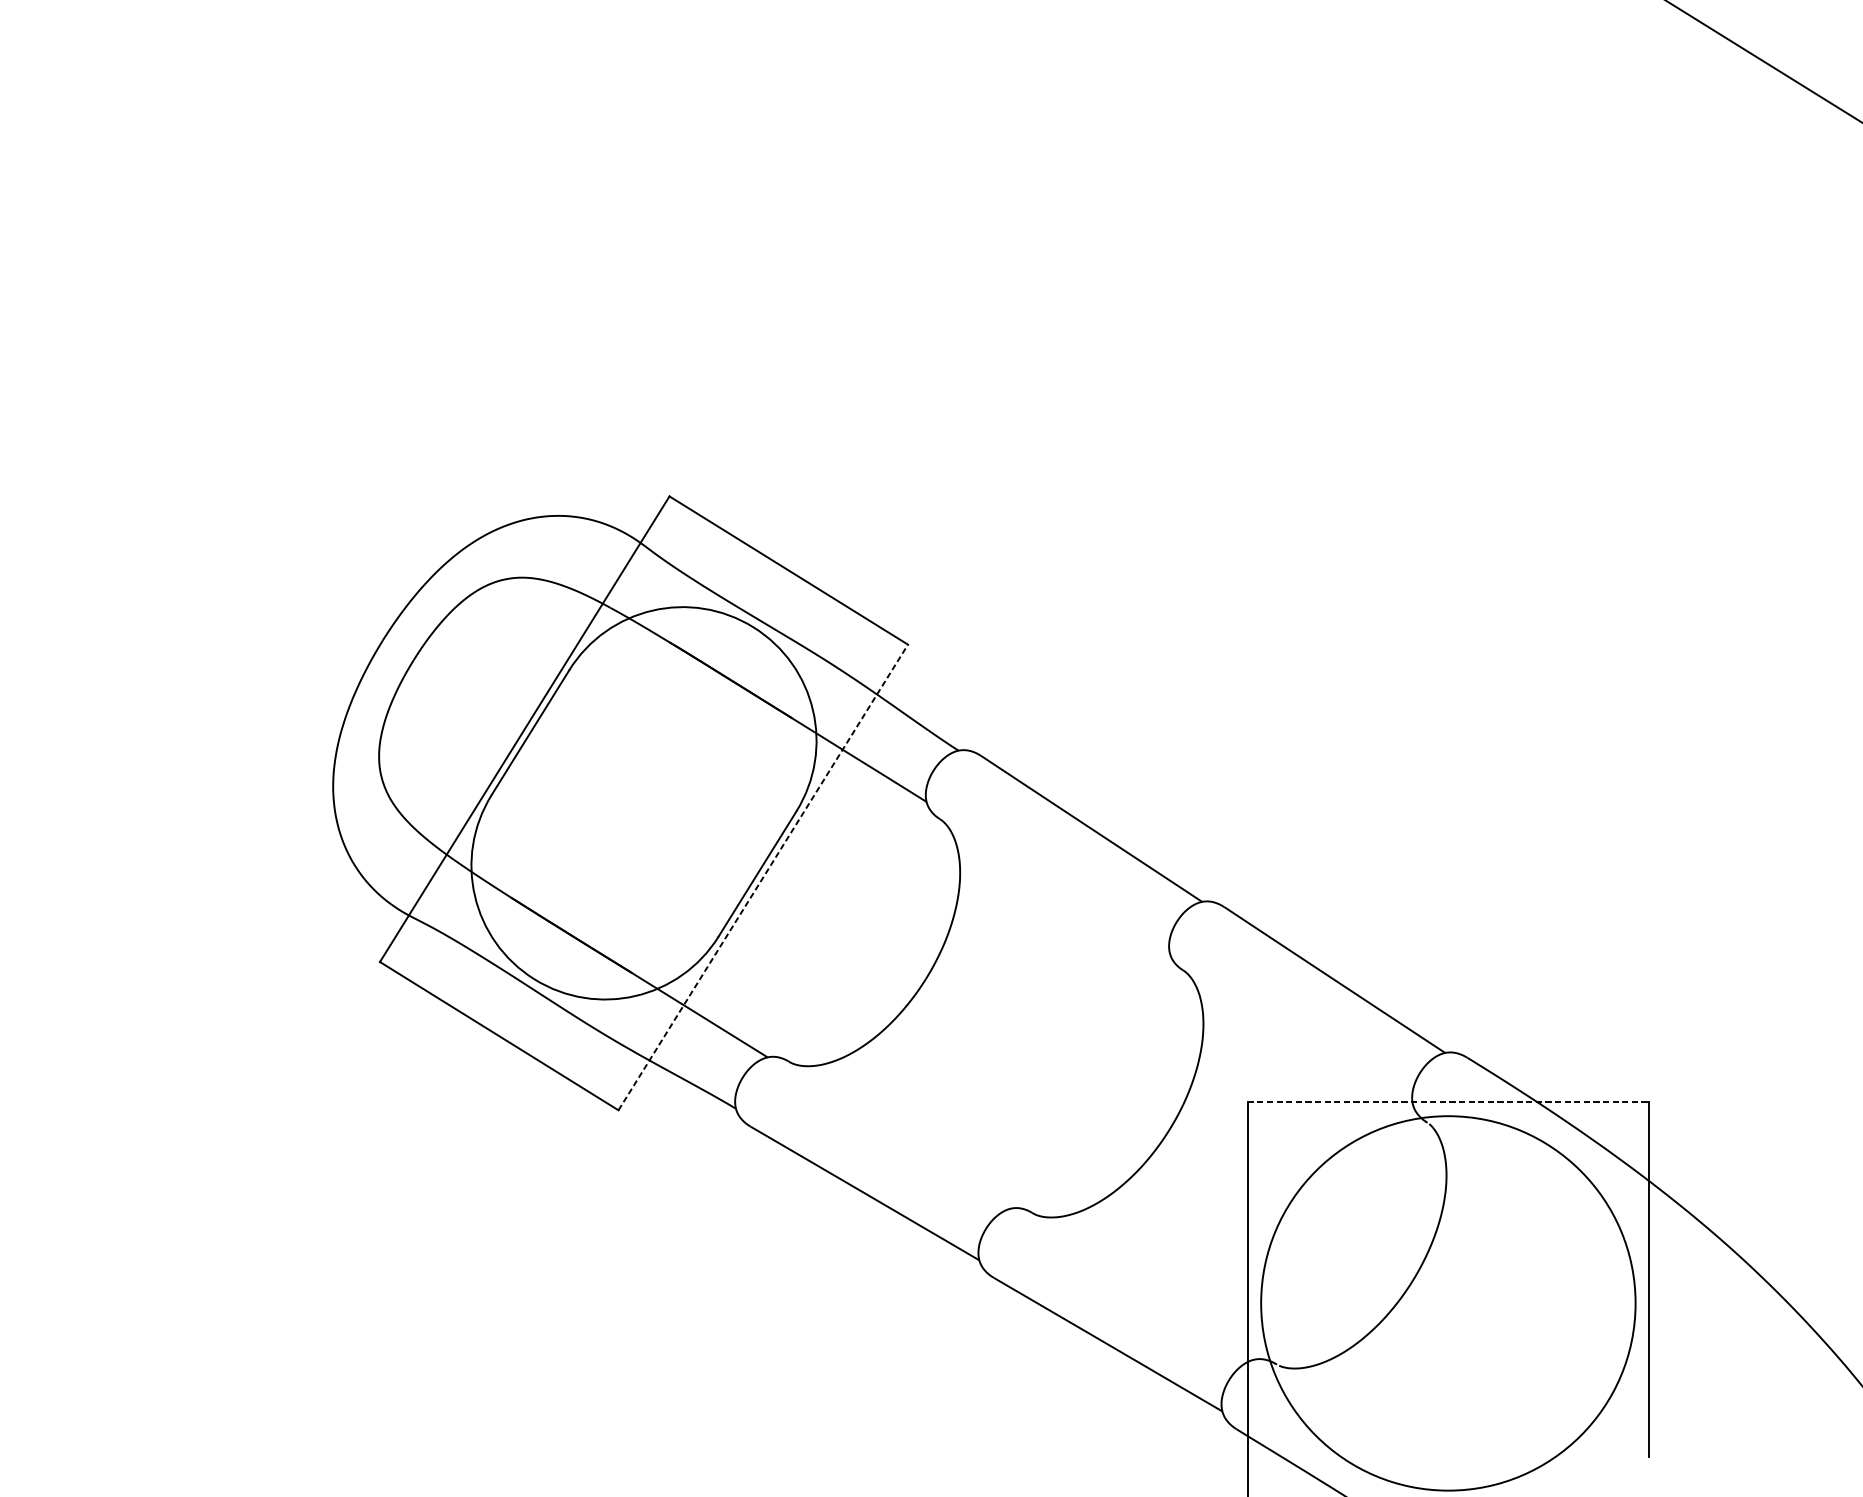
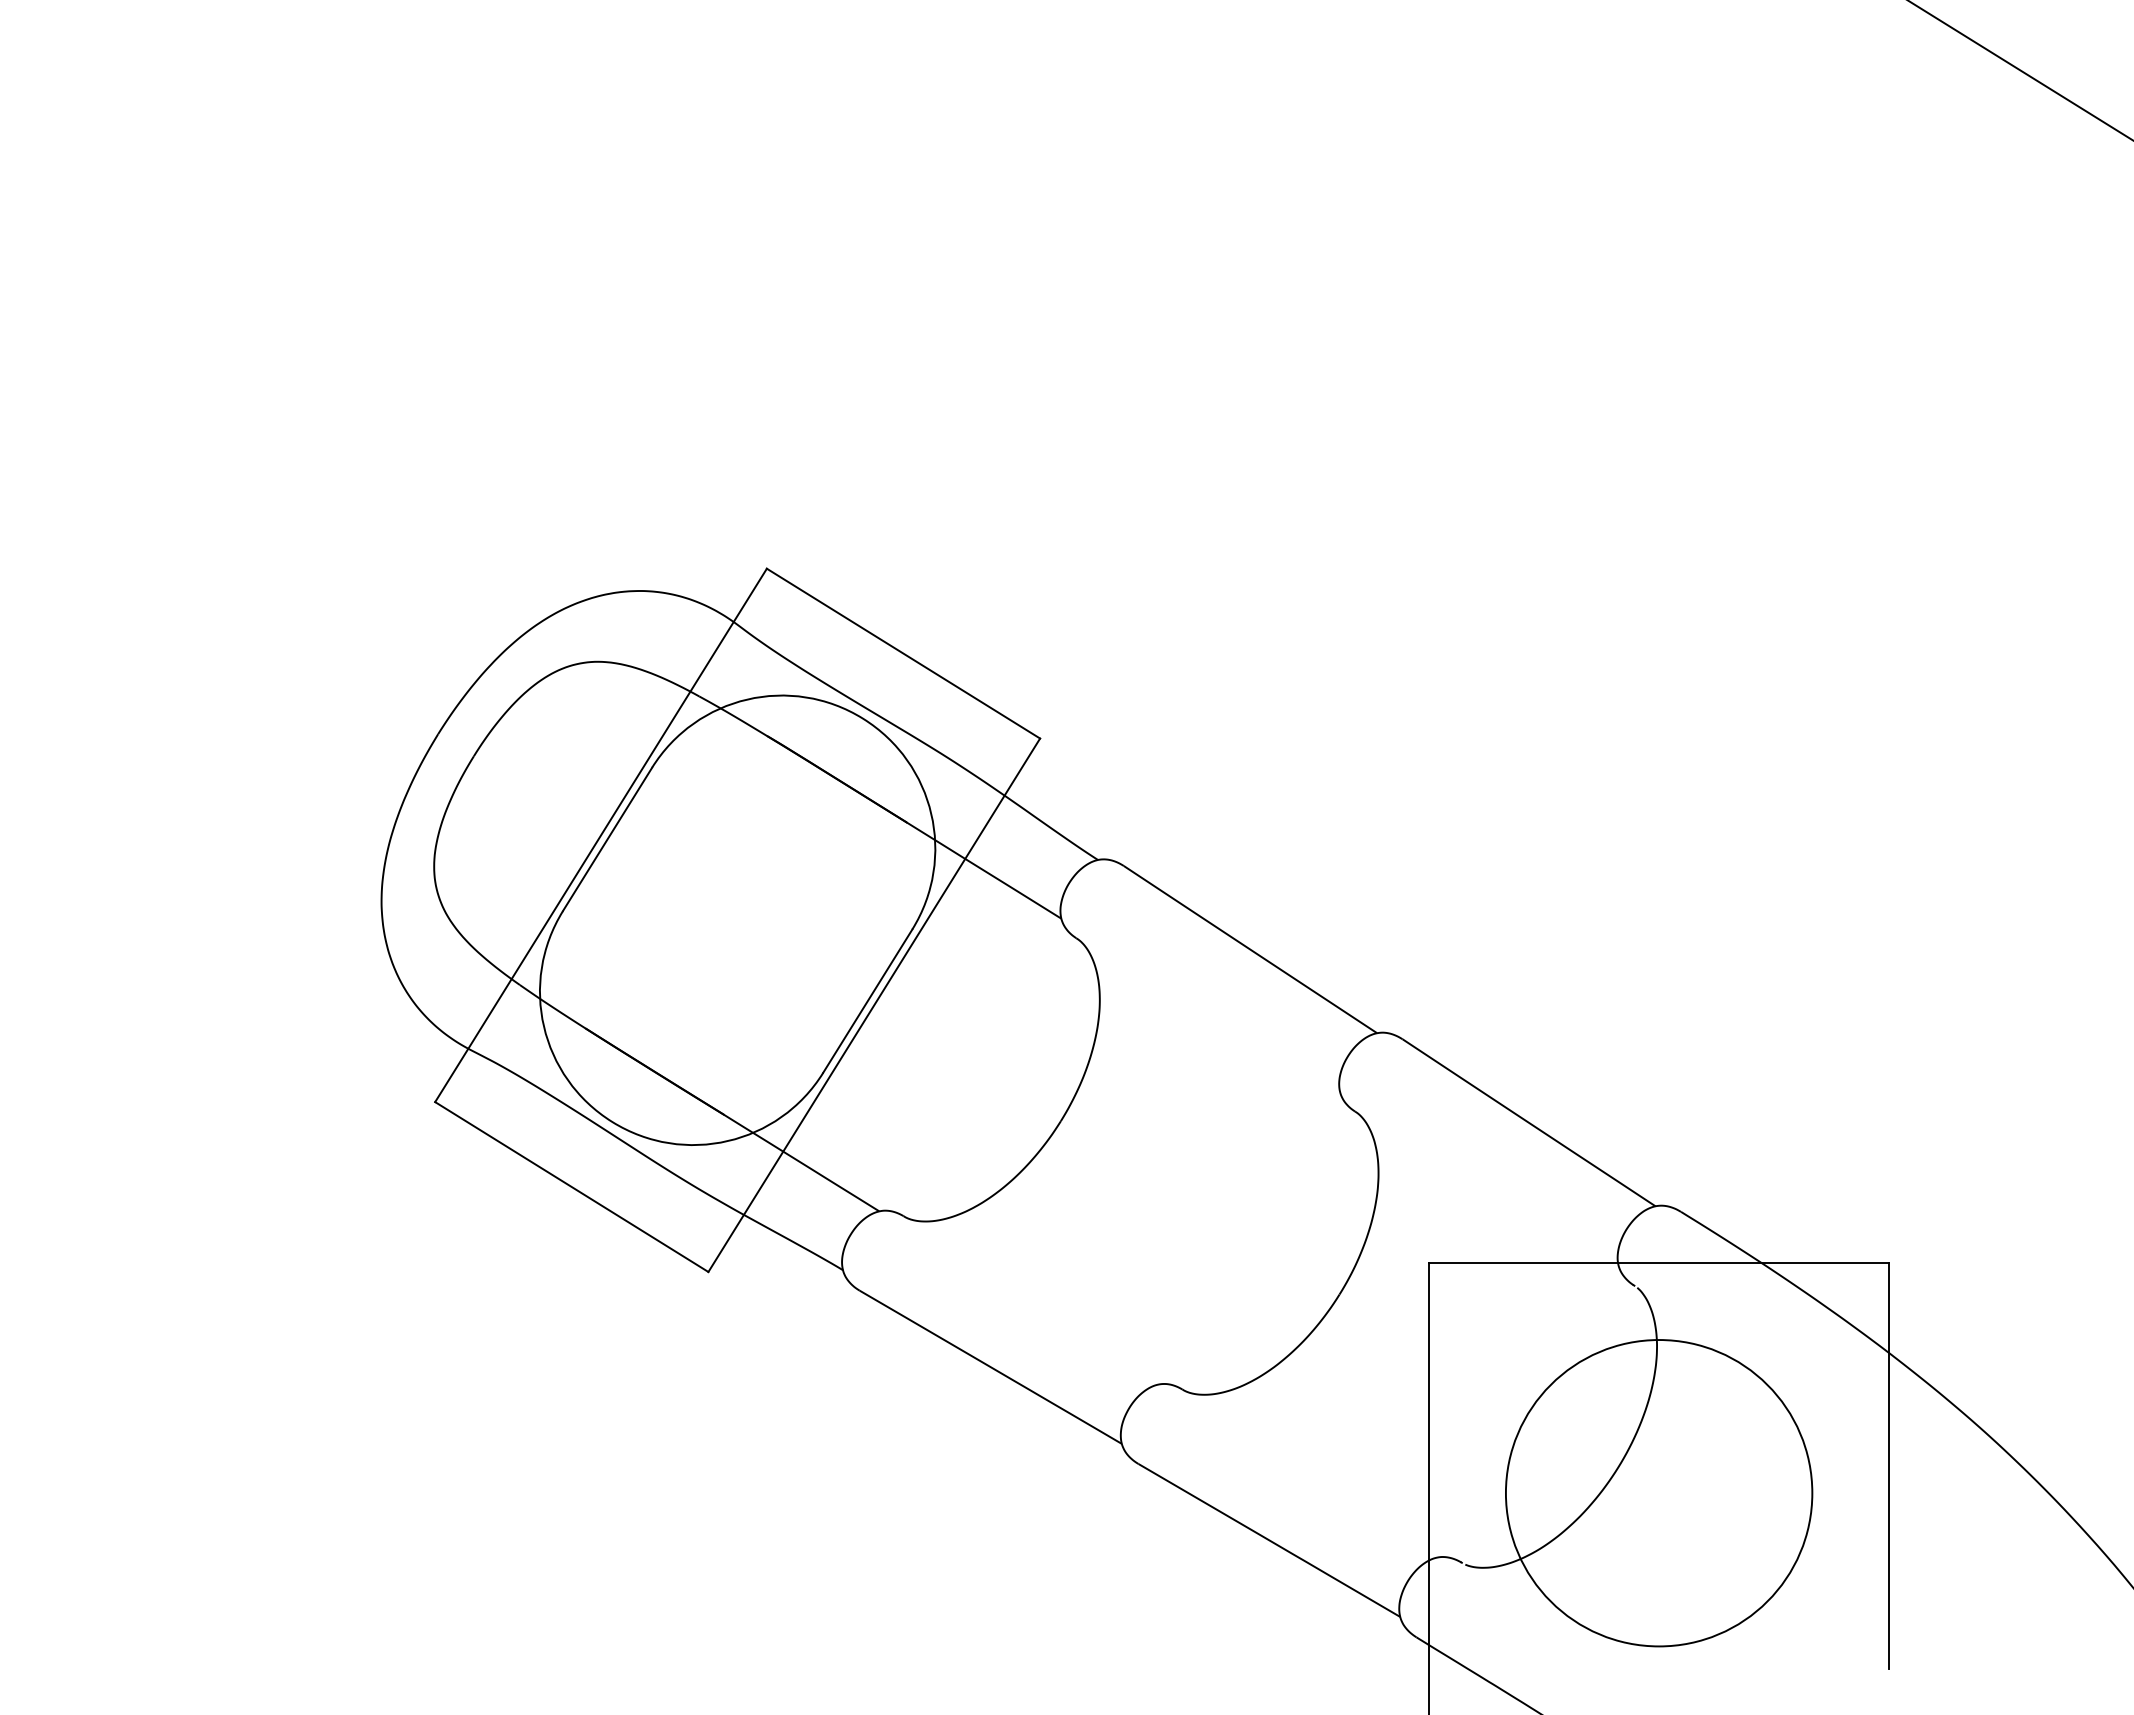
line: (763, 876) -> (874, 1004), dashed -> solid
line: (1448, 1102) -> (1659, 1262), dashed -> solid
circle: (1447, 1303) -> (1658, 1493), size x0.71

